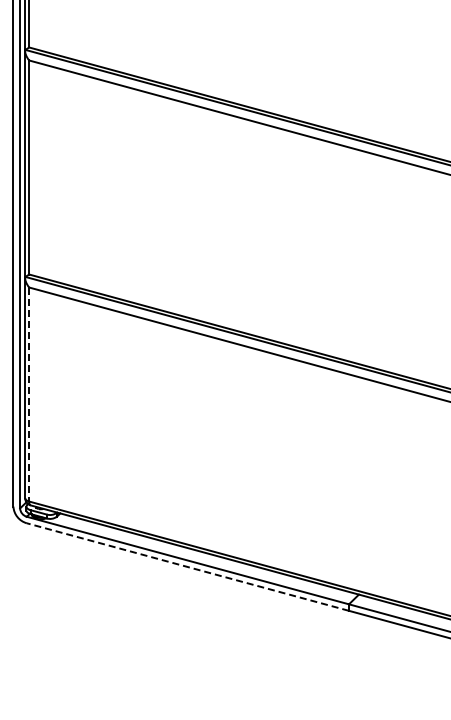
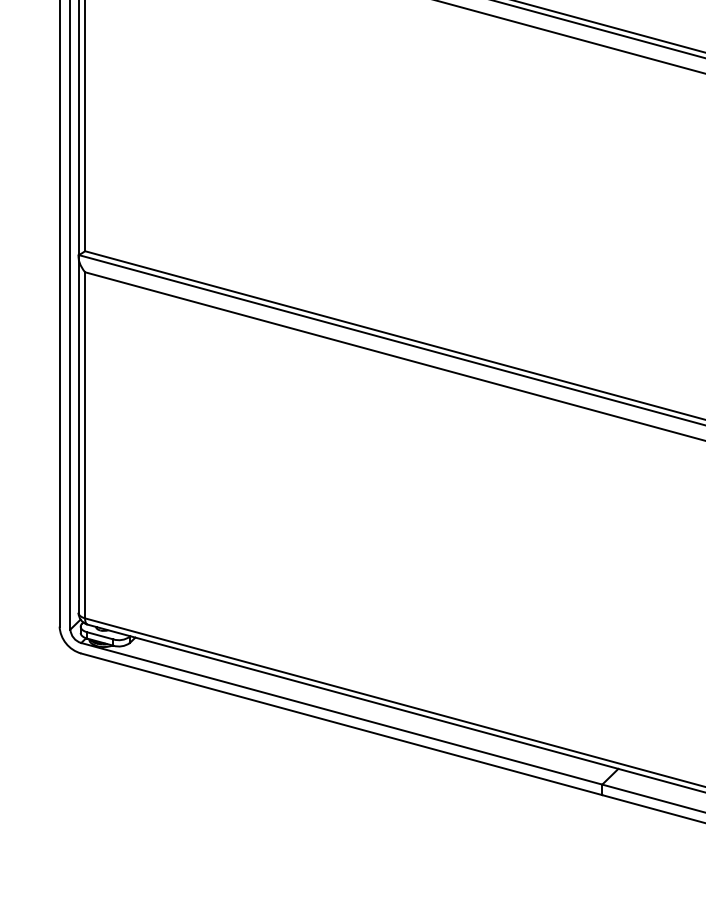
line: (29, 395) -> (85, 446), dashed -> solid
line: (187, 567) -> (341, 725), dashed -> solid

